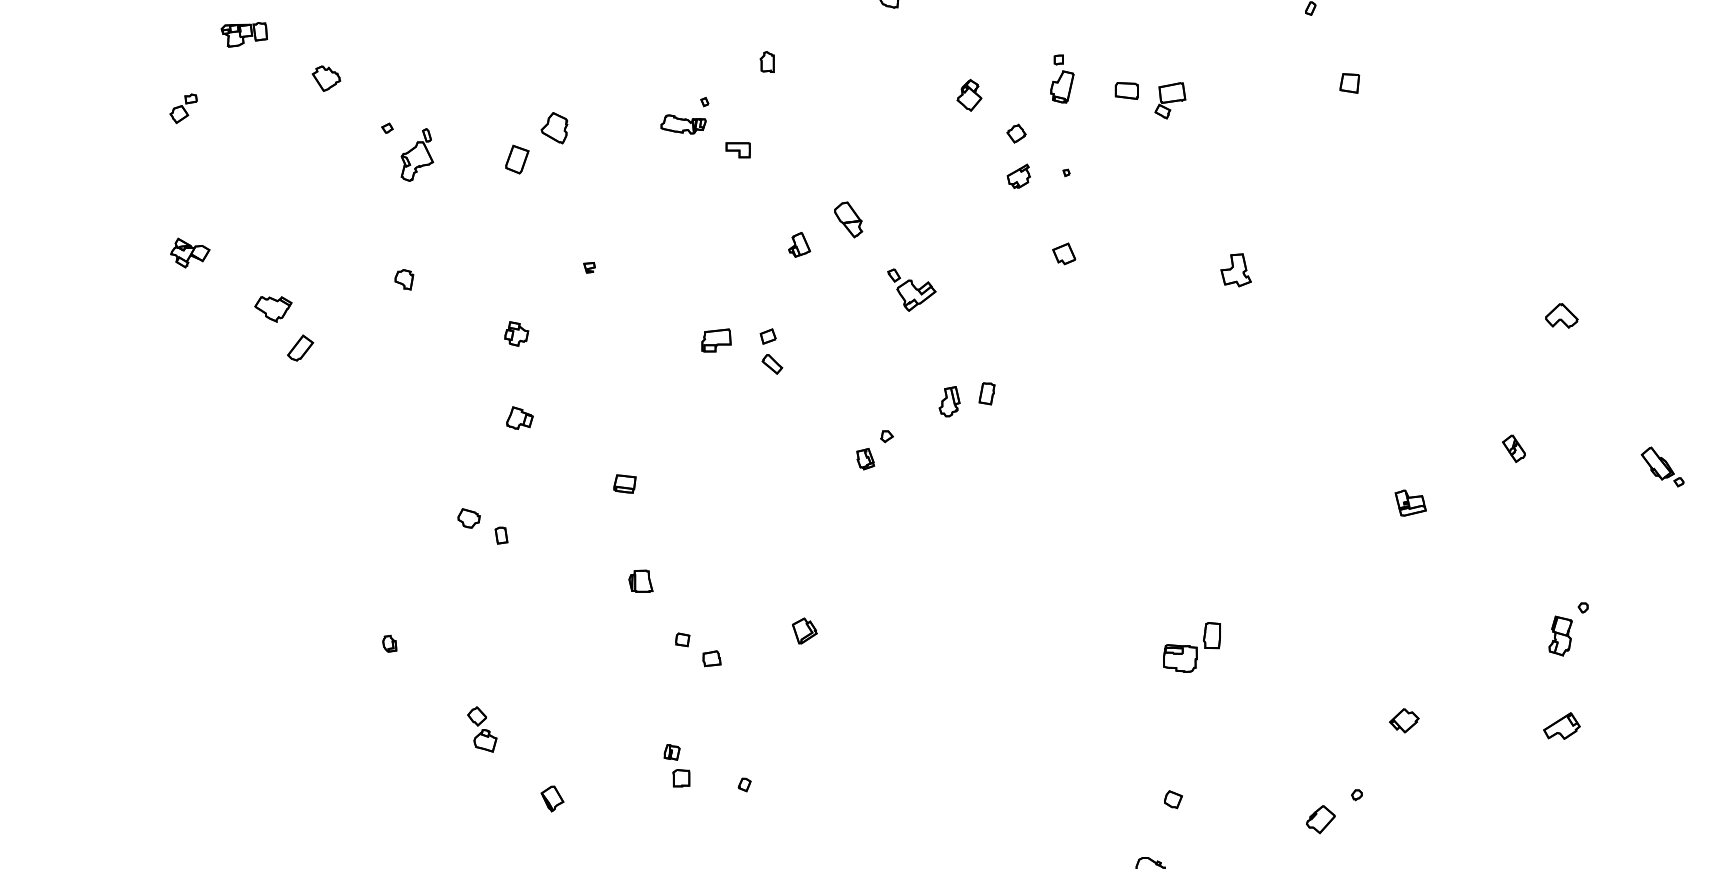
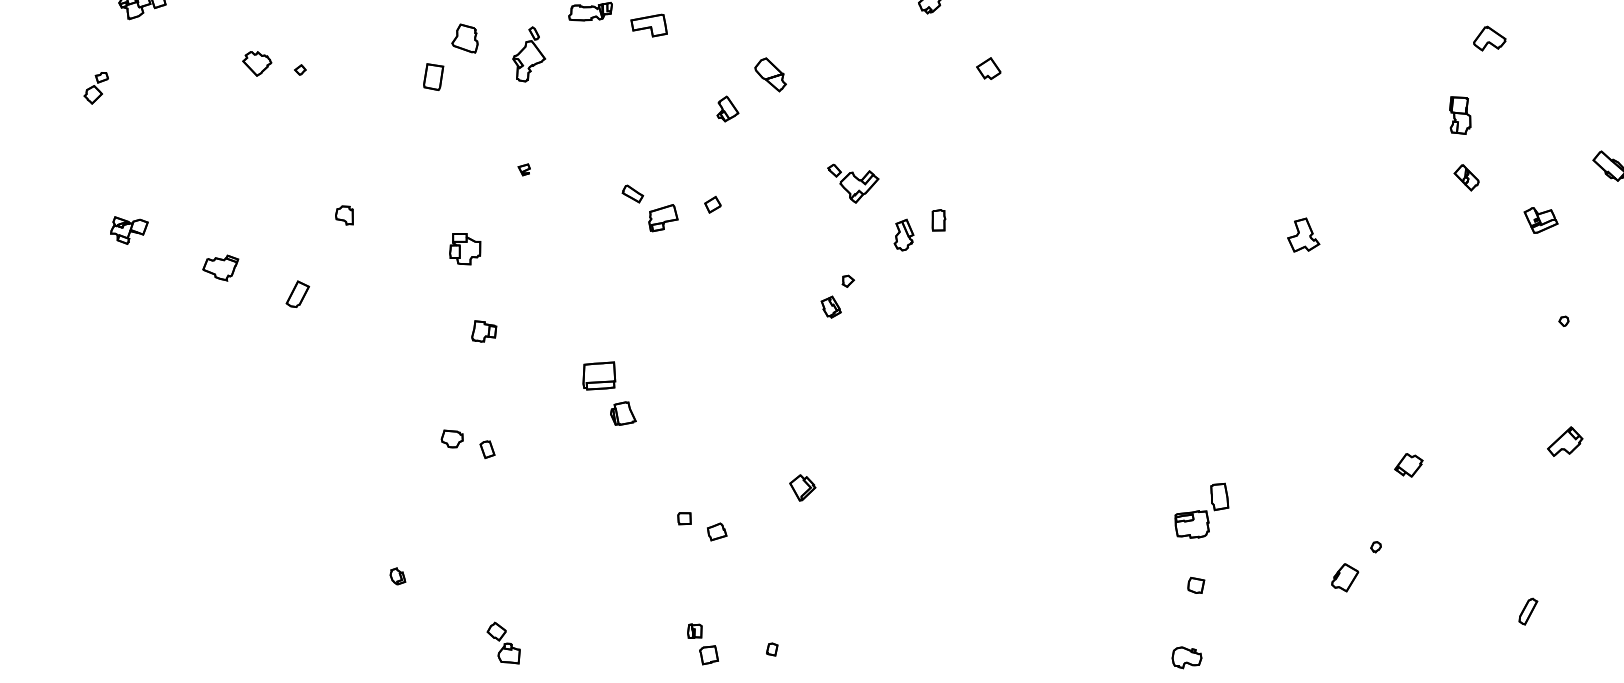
part: (326, 78) -> (257, 63), moved
part: (737, 150) -> (648, 27), size x1.4
part: (417, 154) -> (528, 54), moved
part: (1235, 270) -> (1302, 235), moved
part: (911, 289) -> (854, 181), moved
part: (516, 333) -> (464, 248), size x1.4
part: (300, 347) -> (297, 293), moved
part: (772, 364) -> (632, 194), moved
part: (624, 483) -> (598, 375), size x1.6
part: (1410, 502) -> (1540, 218), moved
part: (640, 580) -> (622, 412), moved
part: (1560, 635) -> (1459, 114), moved
part: (1191, 647) -> (1201, 512), moved

